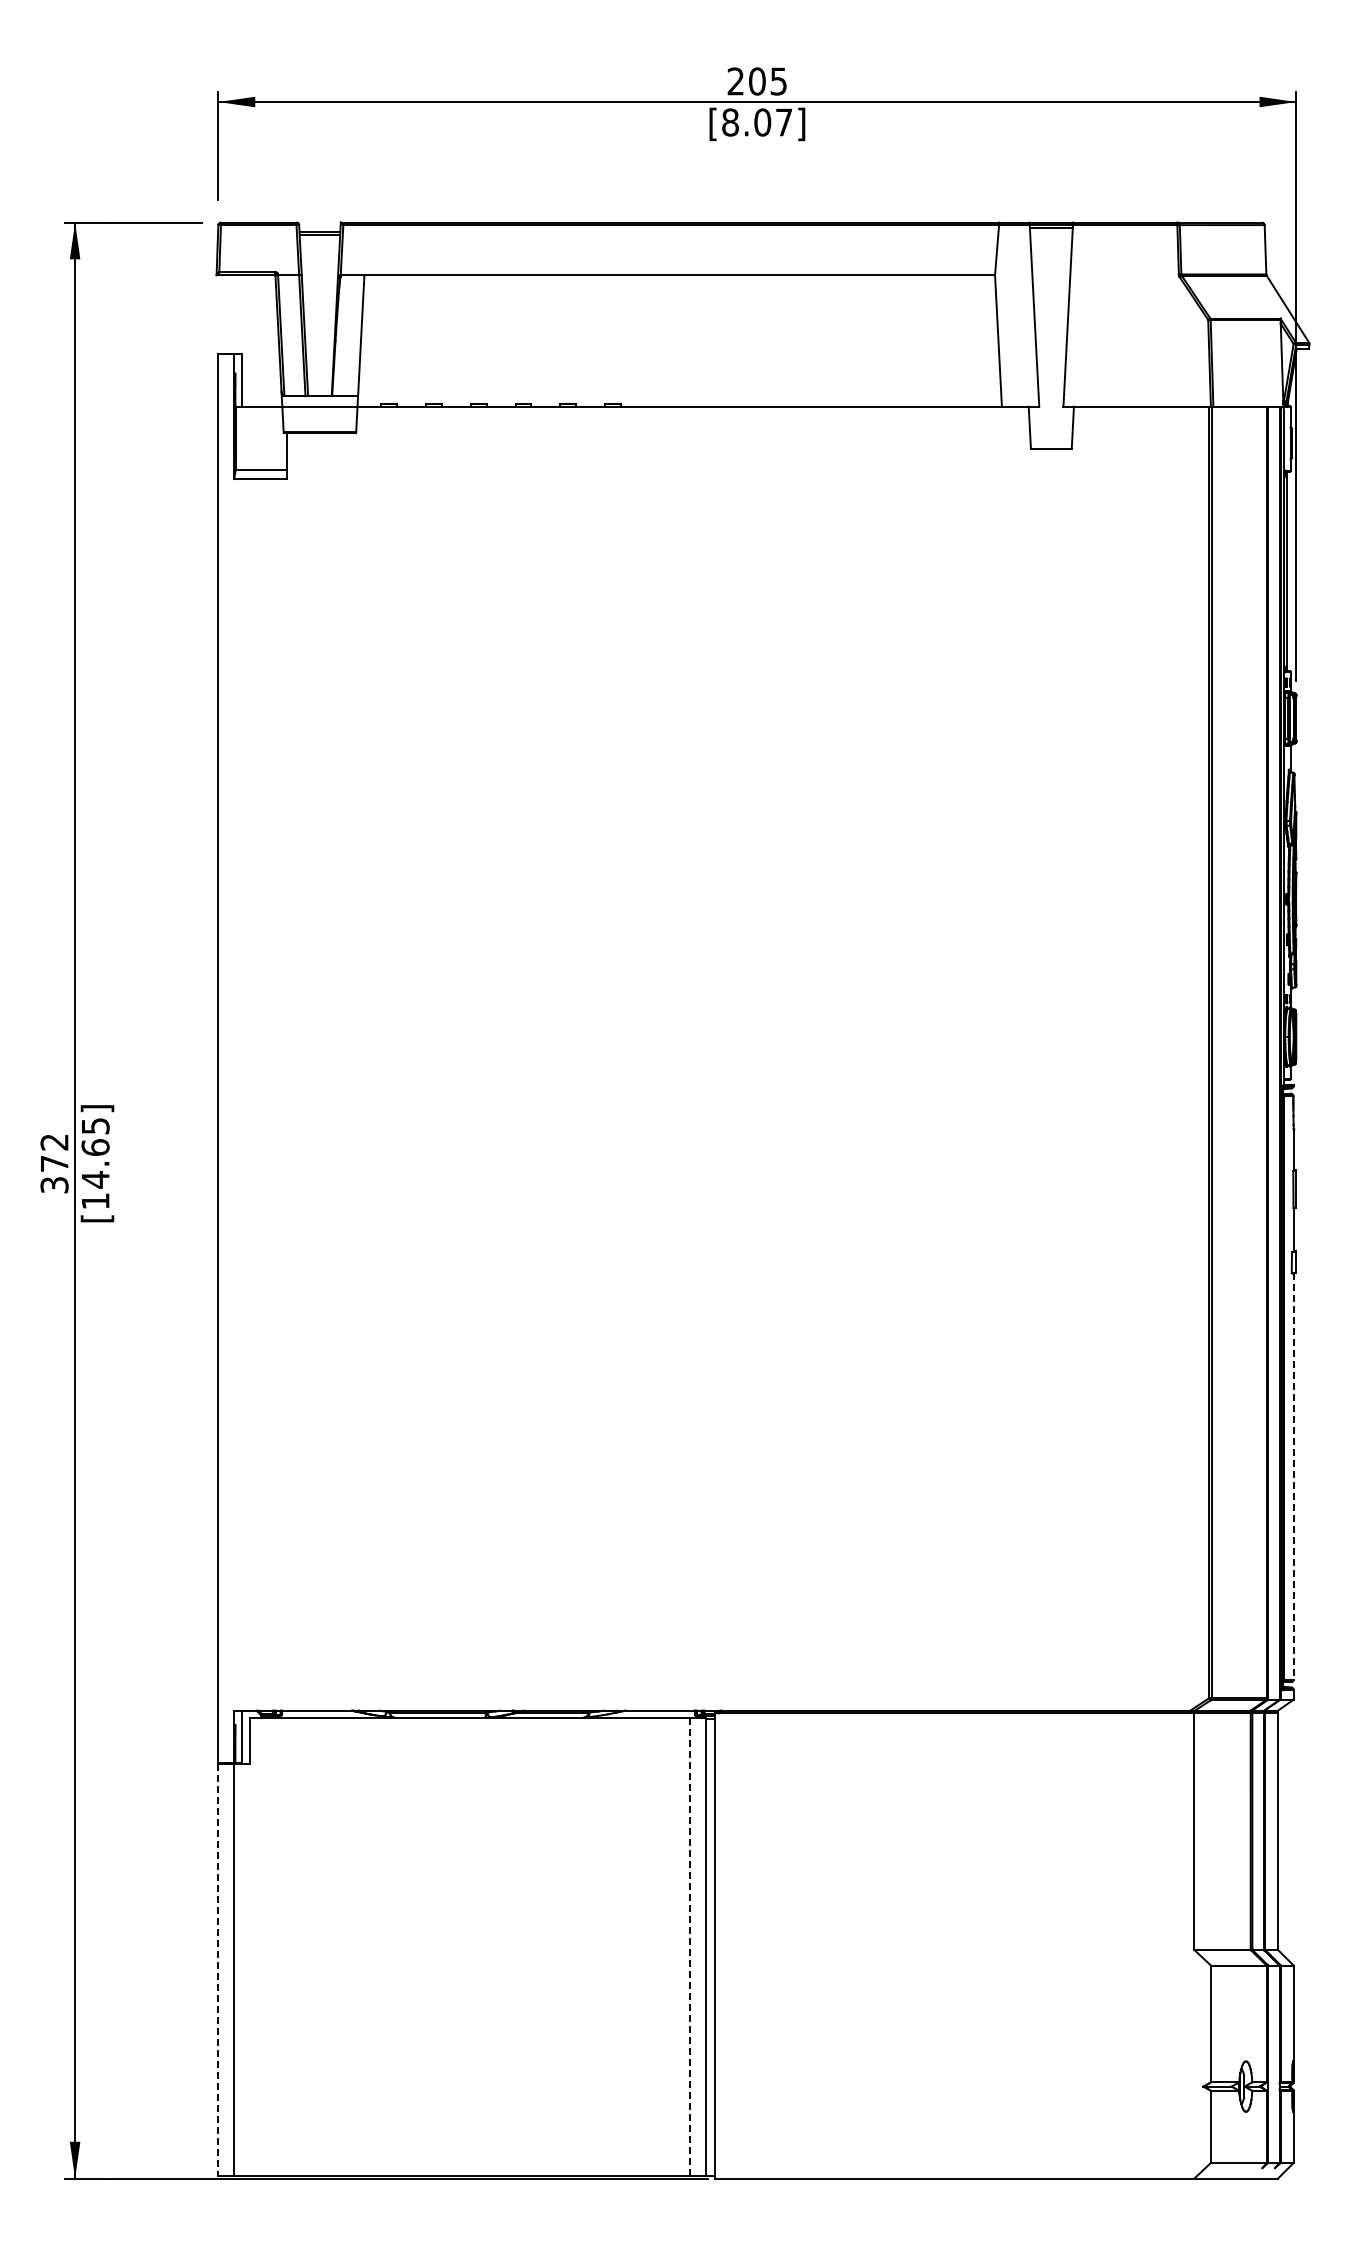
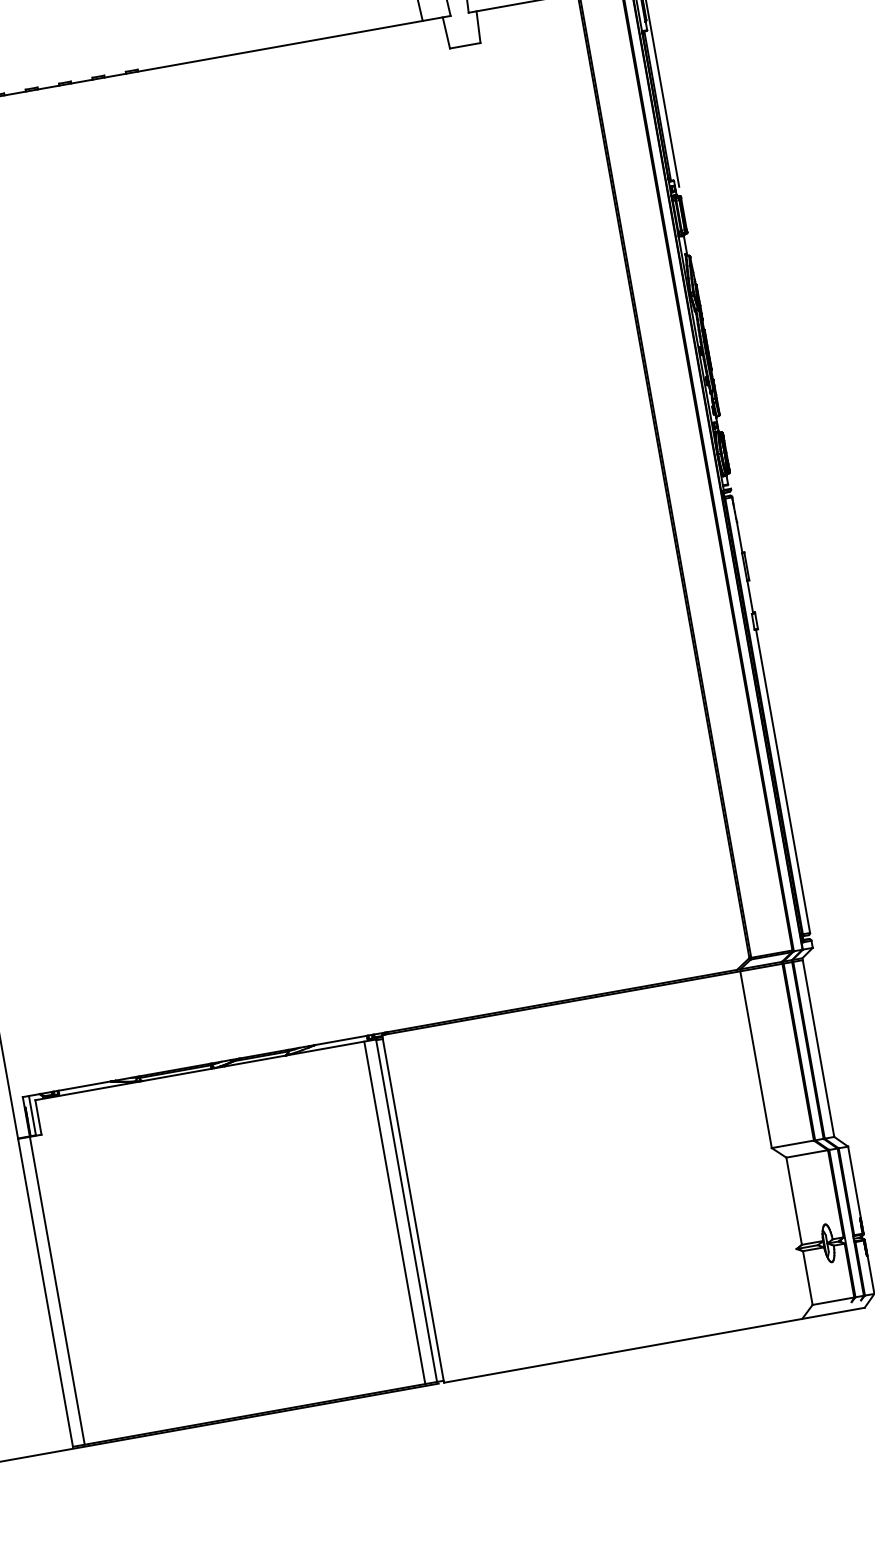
line: (1293, 1477) -> (783, 782), dashed -> solid
line: (690, 1946) -> (395, 1212), dashed -> solid
line: (218, 1970) -> (45, 1293), dashed -> solid

